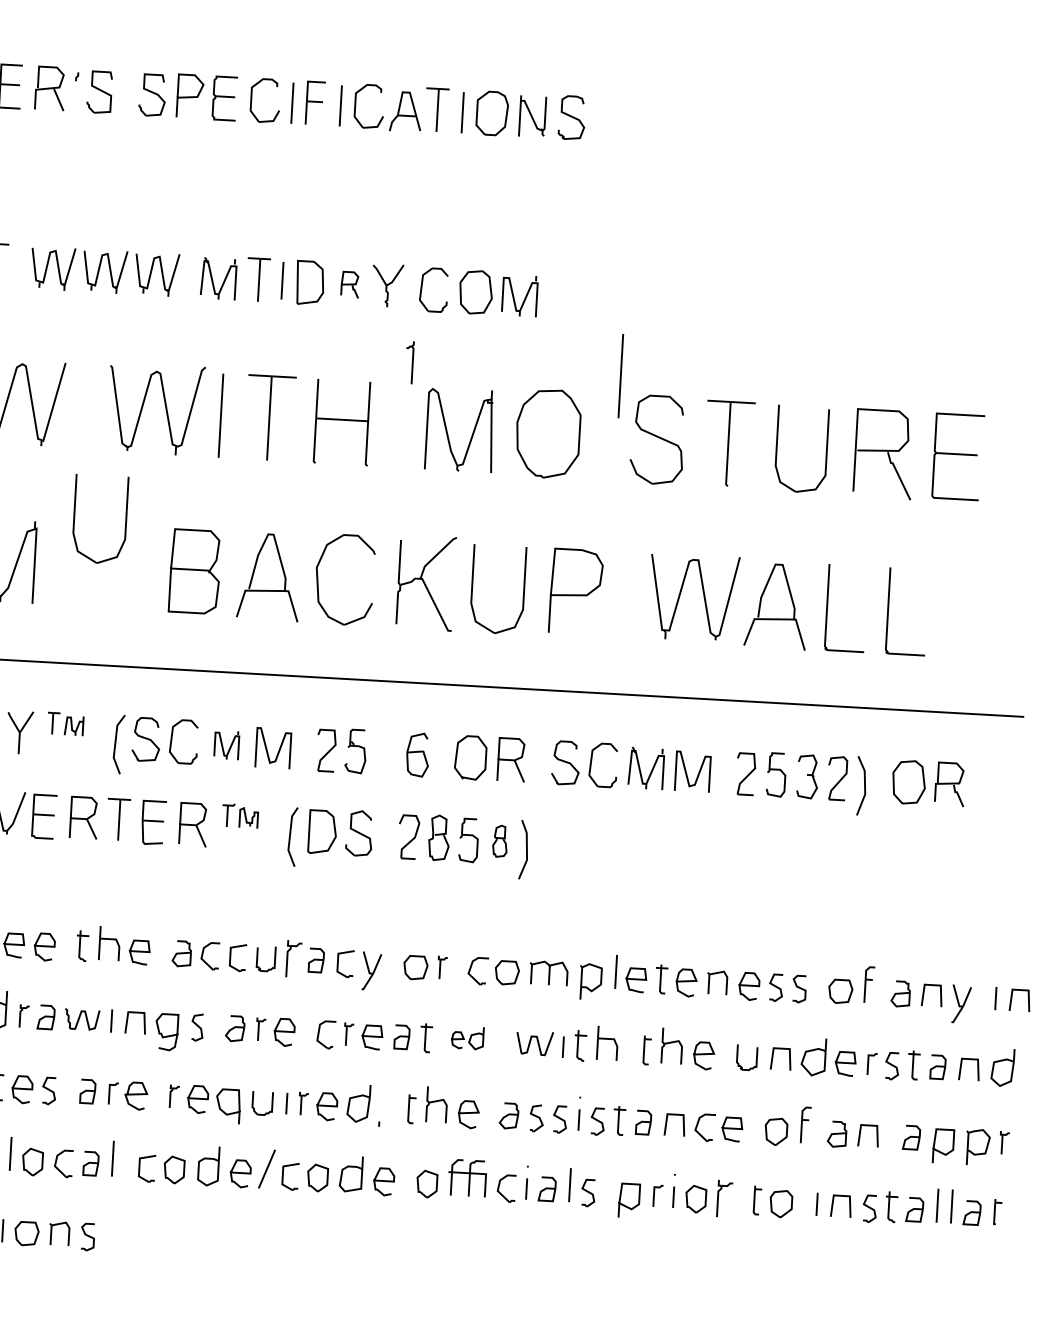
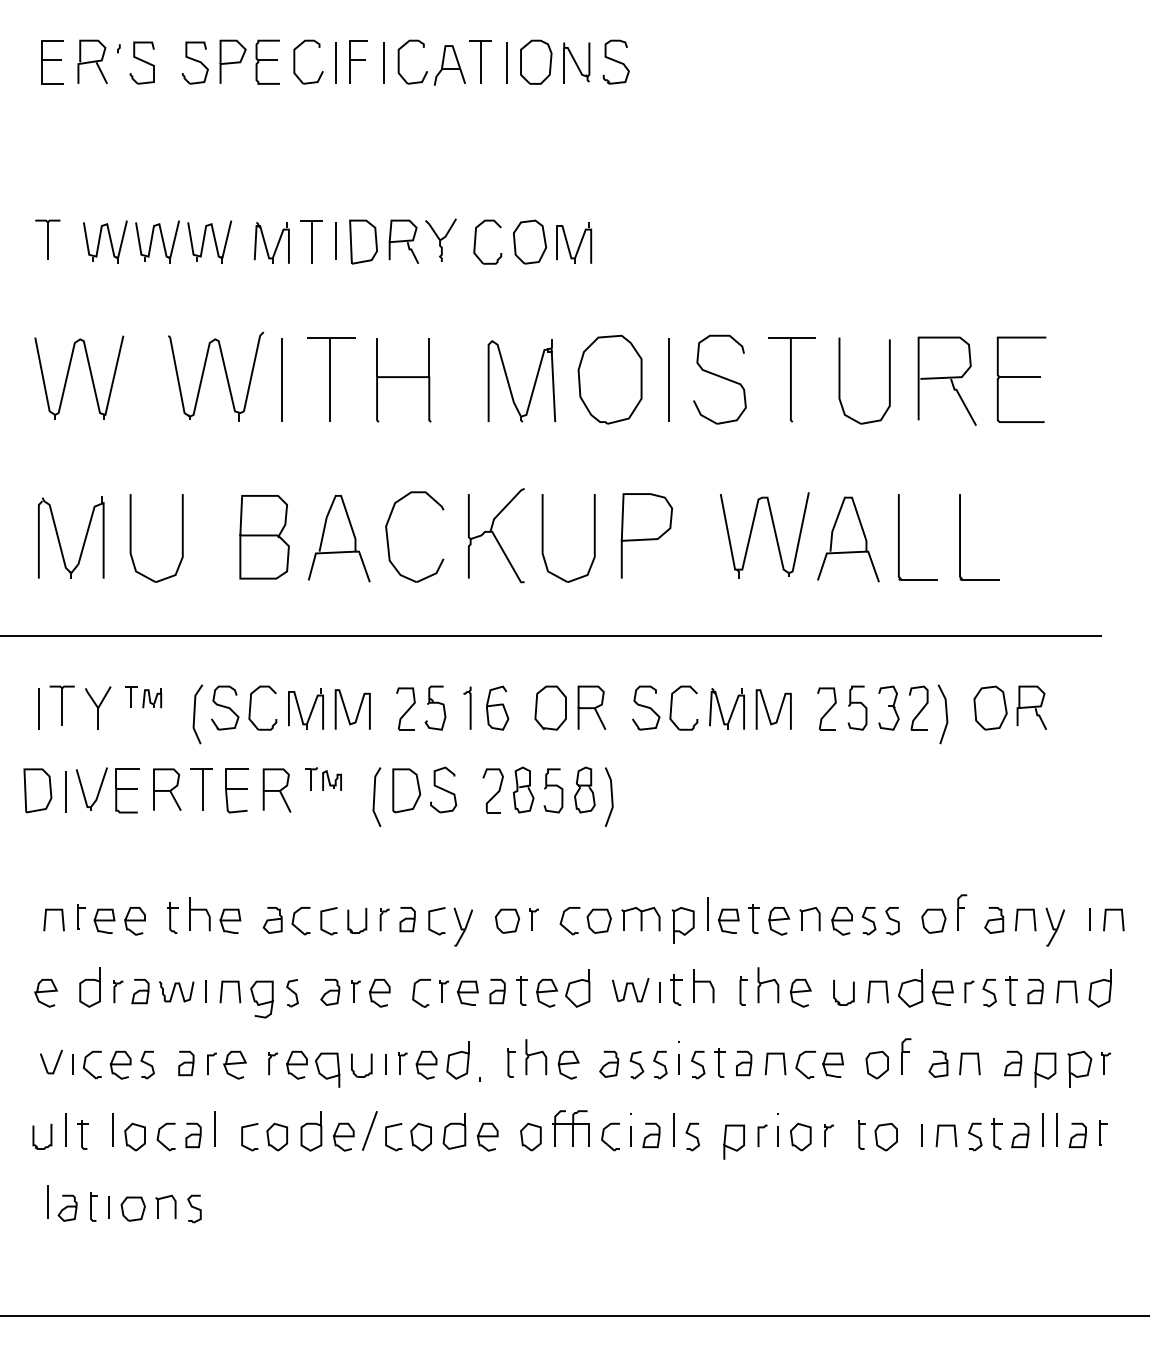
part: (350, 284) -> (403, 241), size x1.67
part: (409, 361) -> (467, 707), moved
line: (620, 375) -> (668, 379), moved
part: (75, 518) -> (131, 538), moved
part: (226, 744) -> (305, 708), size x1.43
part: (499, 840) -> (584, 789), size x1.43
part: (293, 959) -> (384, 919), size x0.62
part: (467, 1037) -> (563, 988), size x1.67
part: (723, 1199) -> (828, 1135), size x0.62

